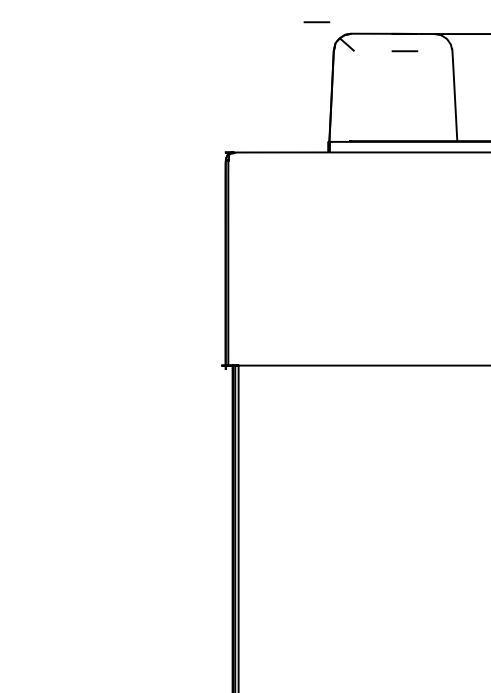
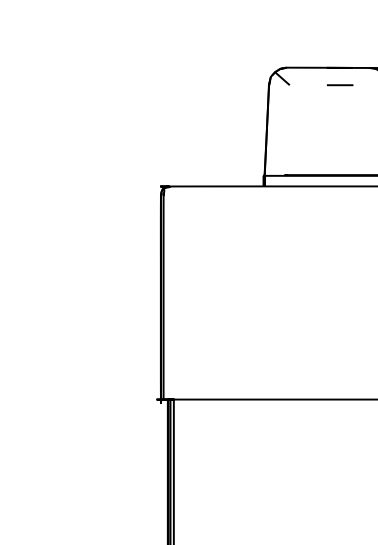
line: (316, 22) -> (251, 56), removed

